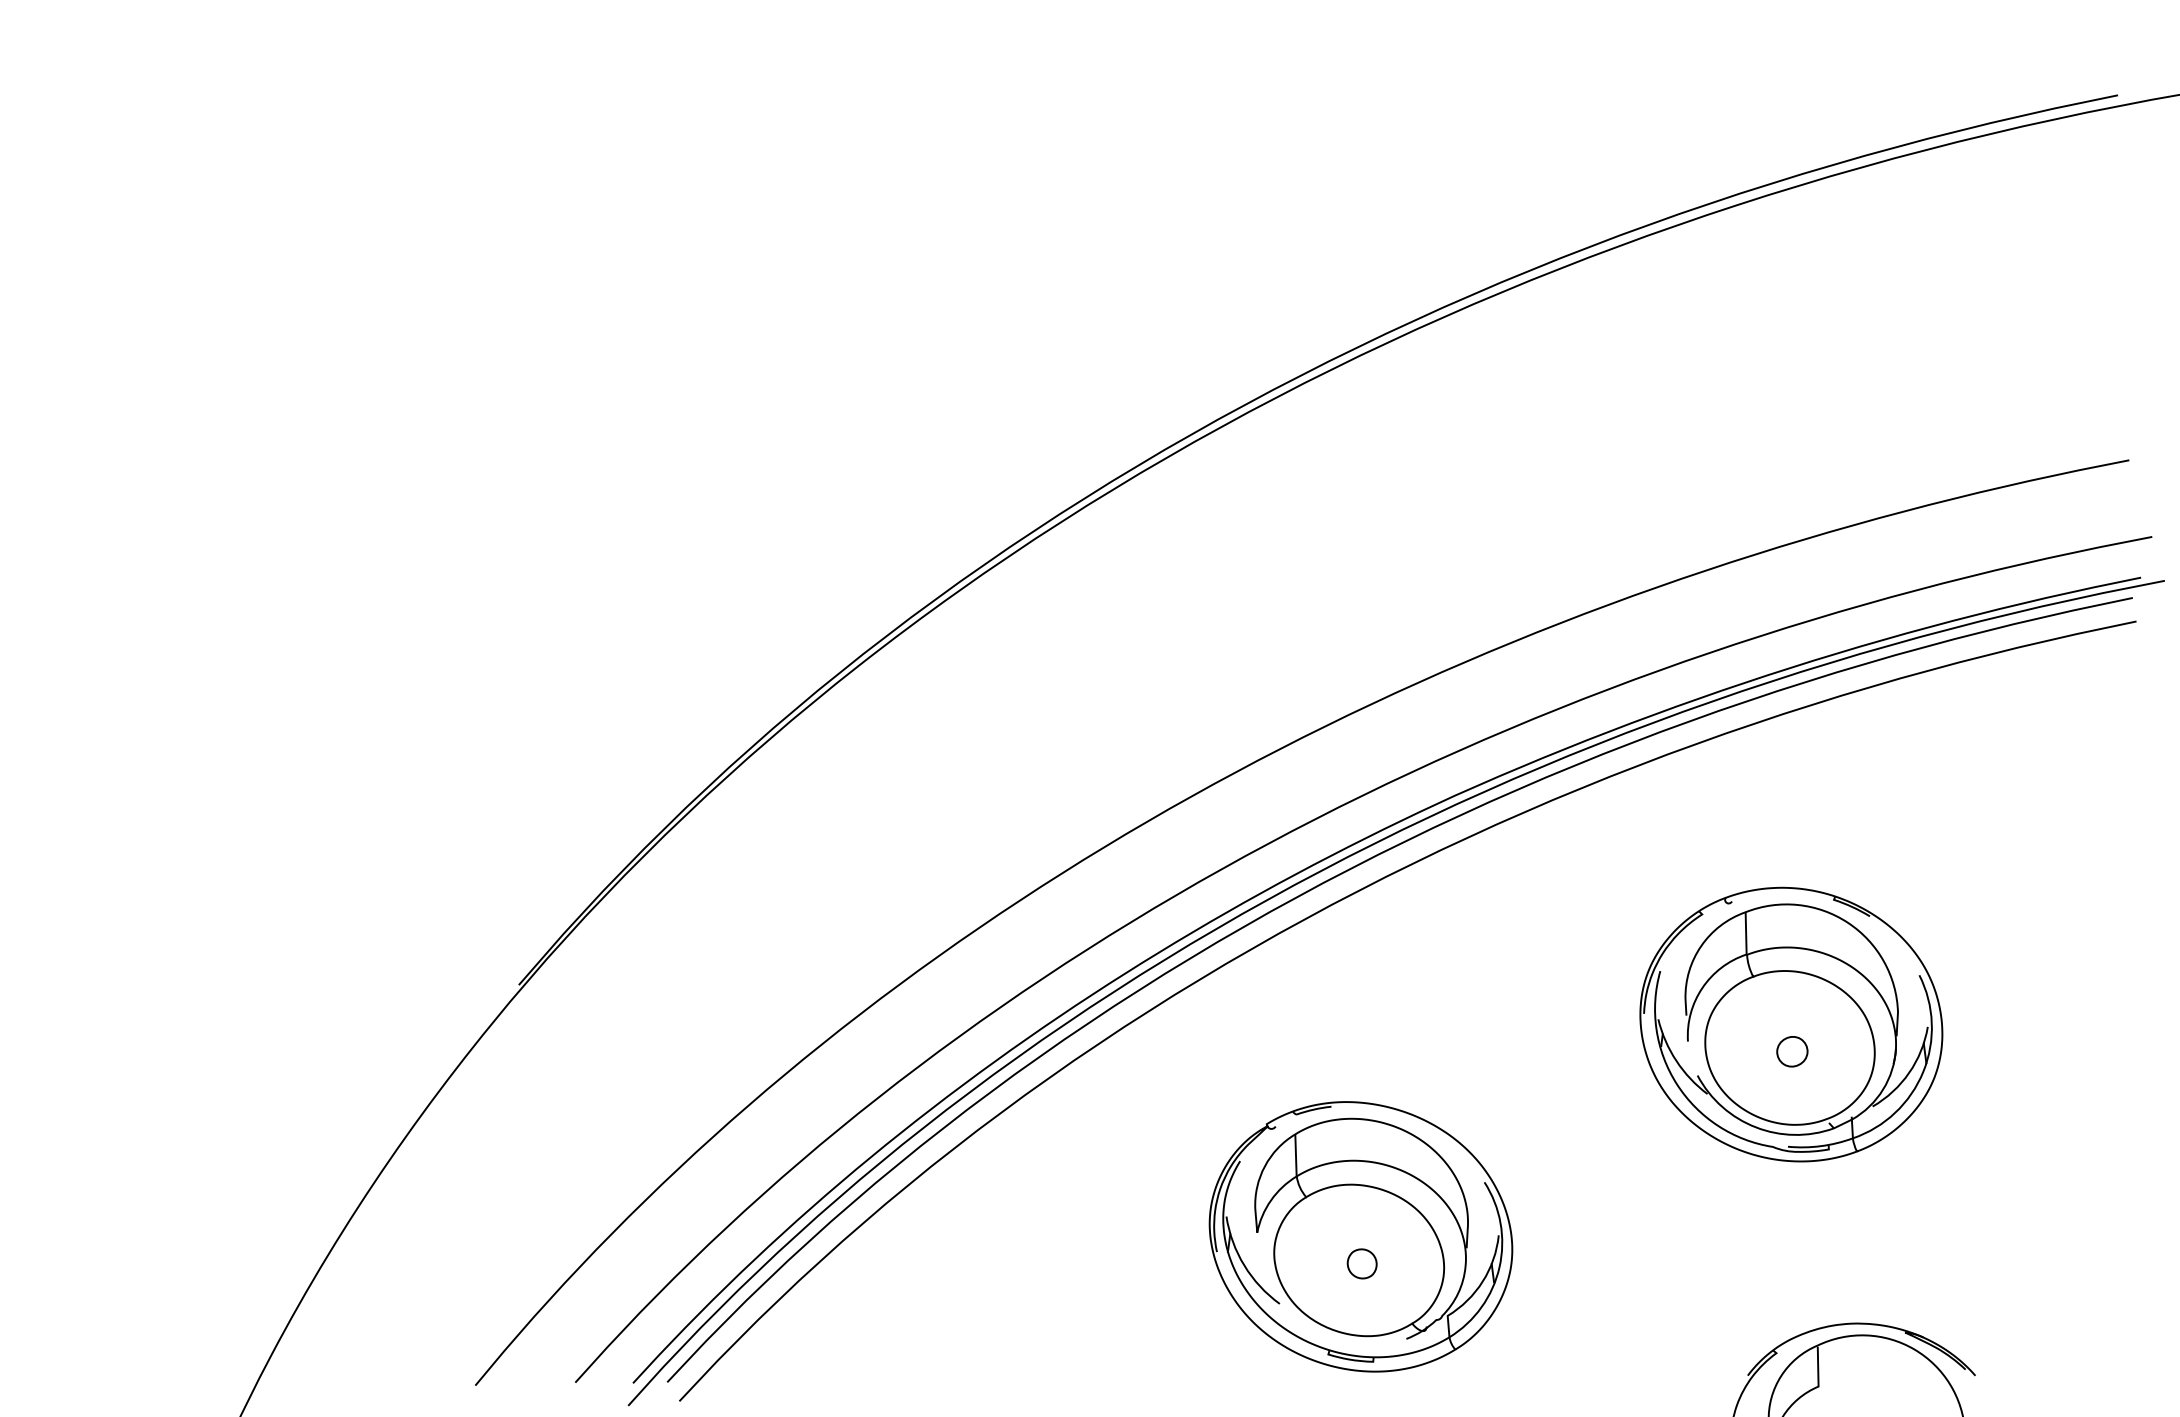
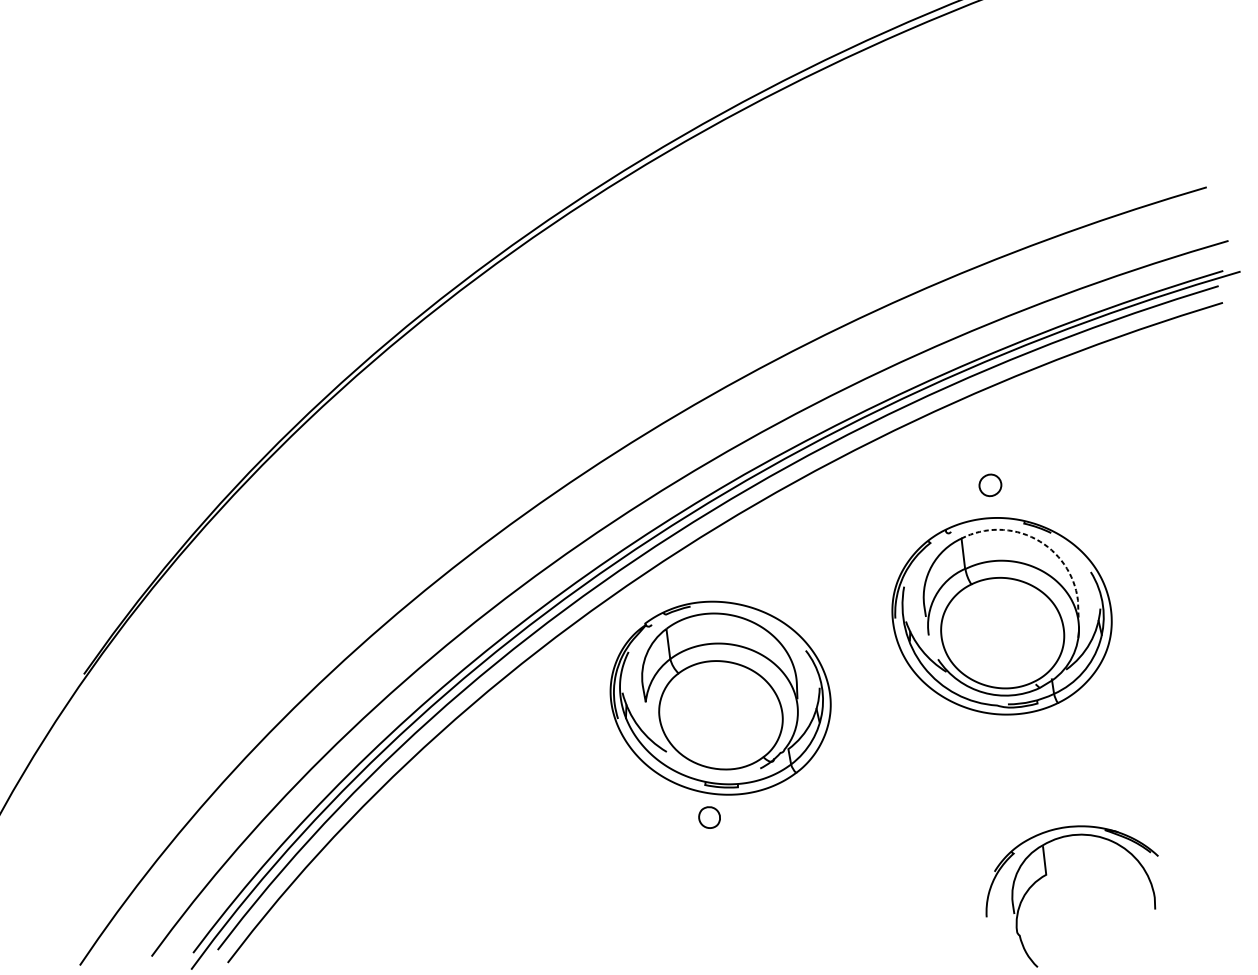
line: (1856, 929) -> (1042, 543), solid -> dashed
part: (1792, 1051) -> (990, 485), moved
part: (1360, 1236) -> (720, 697), moved

